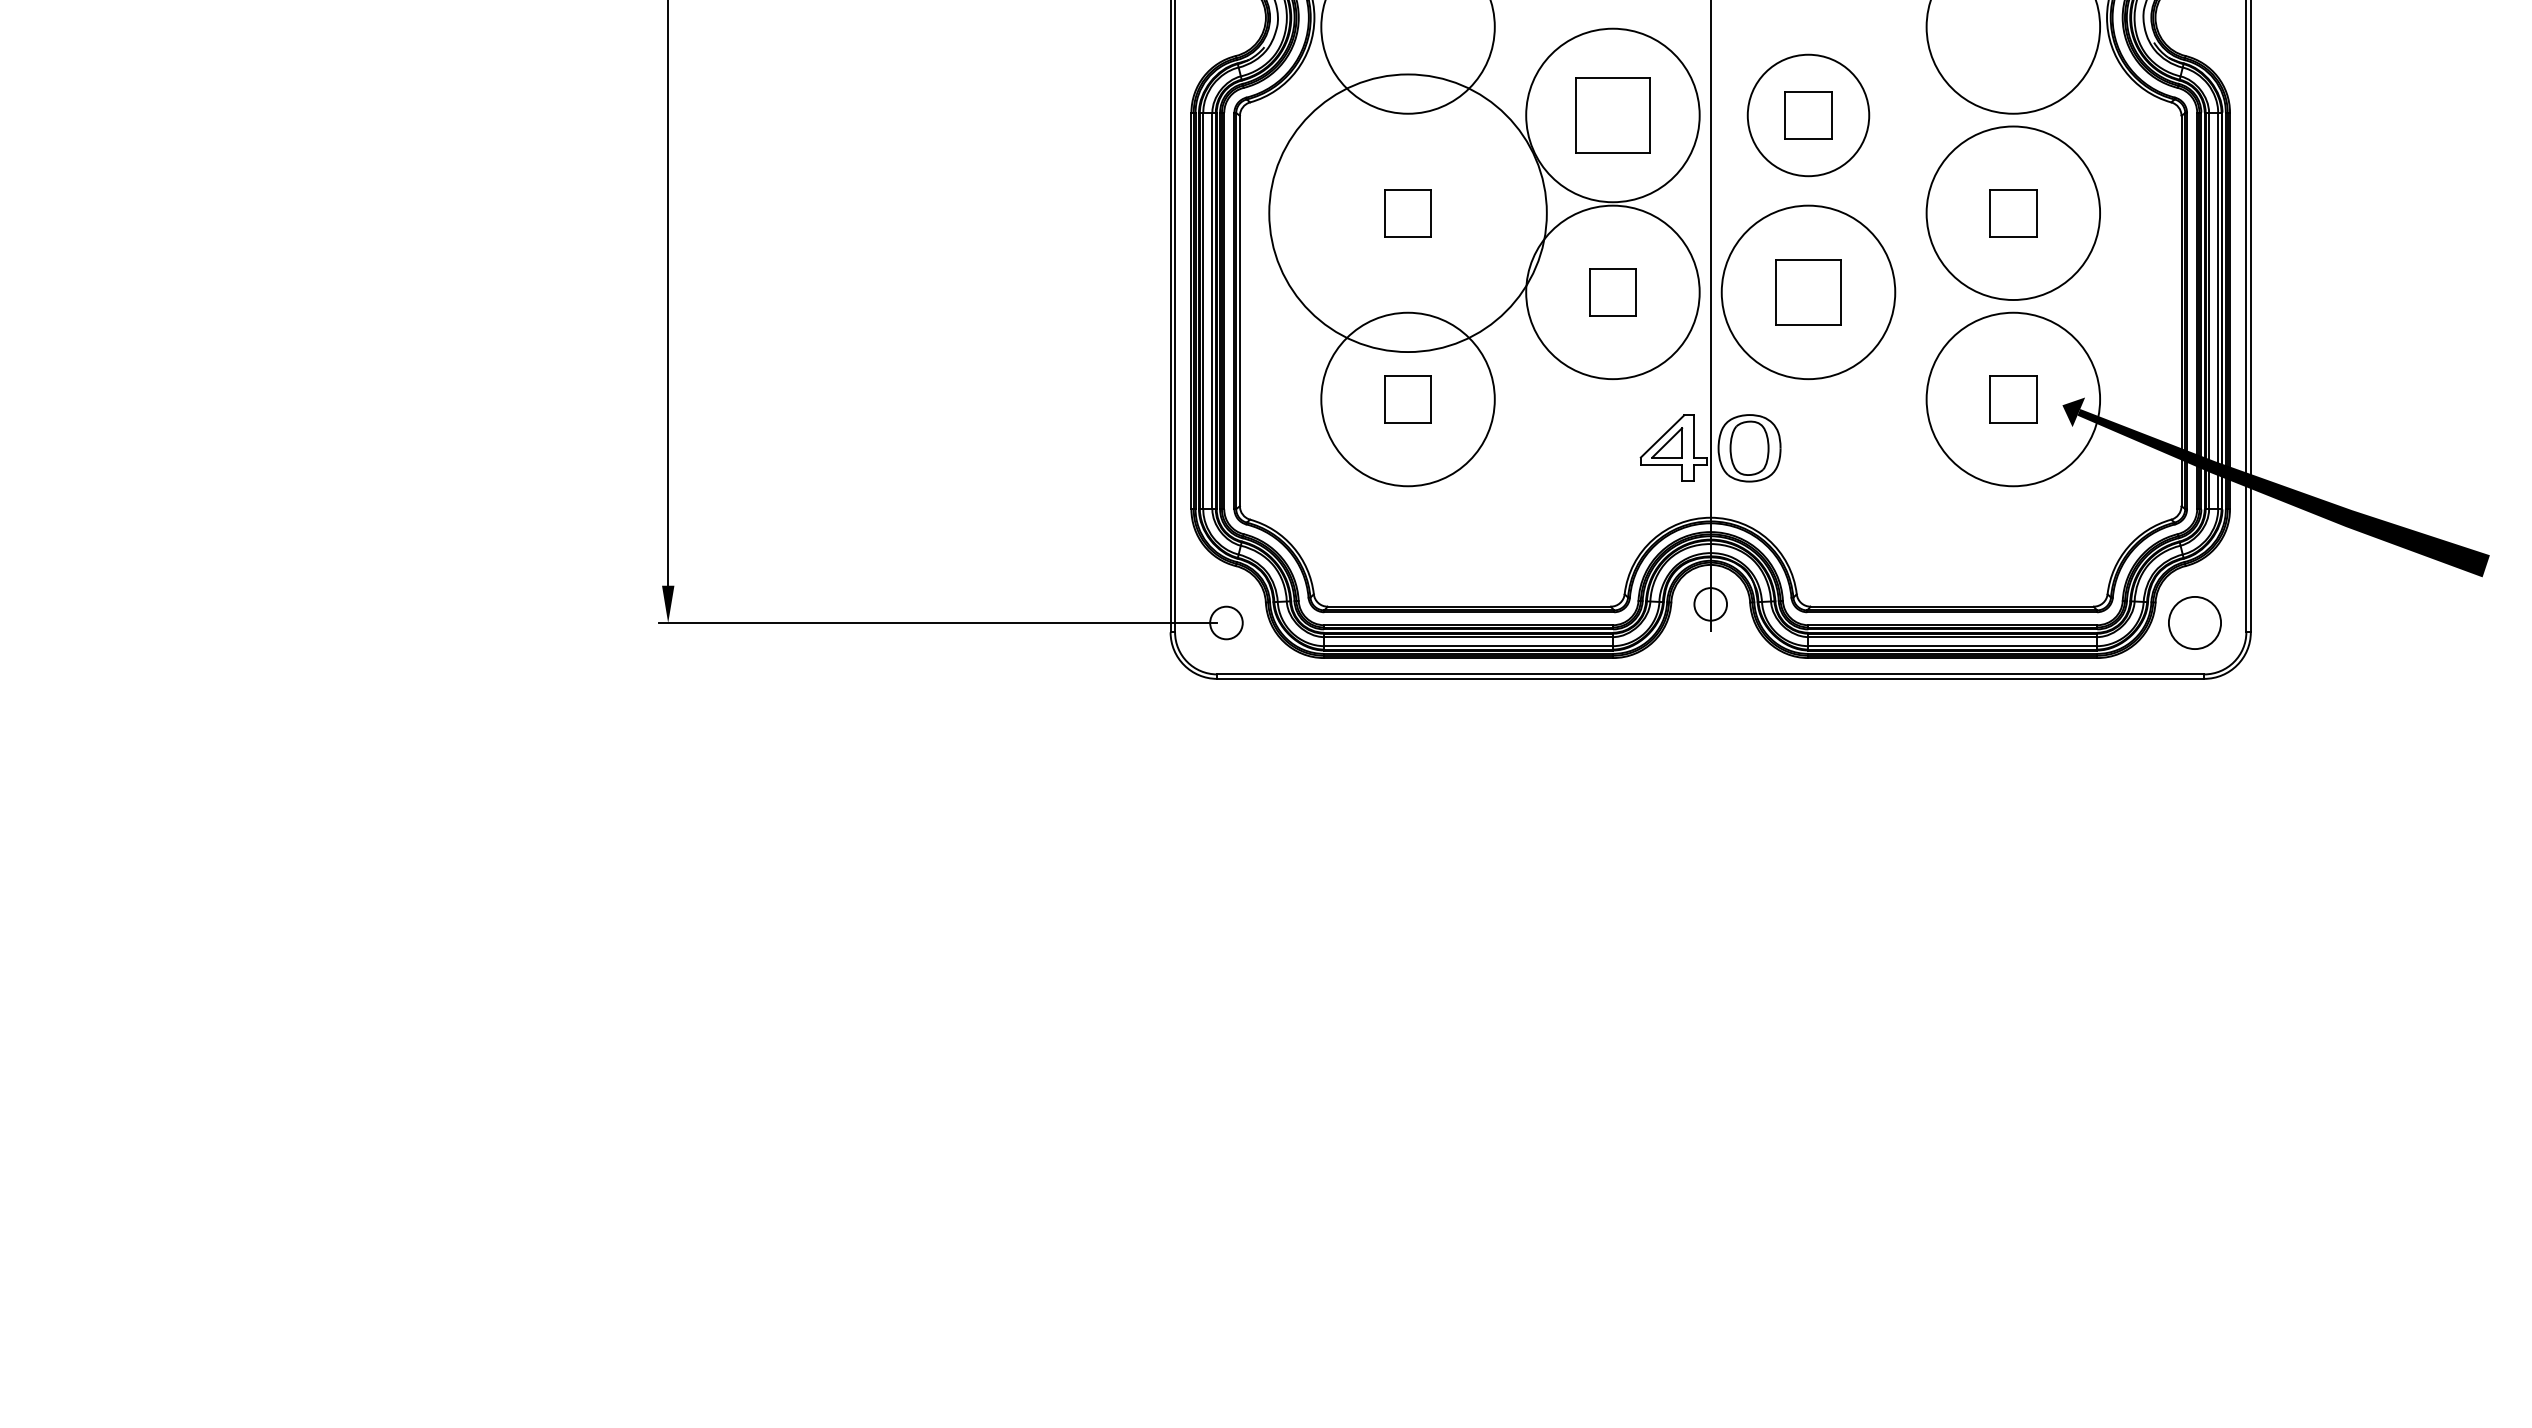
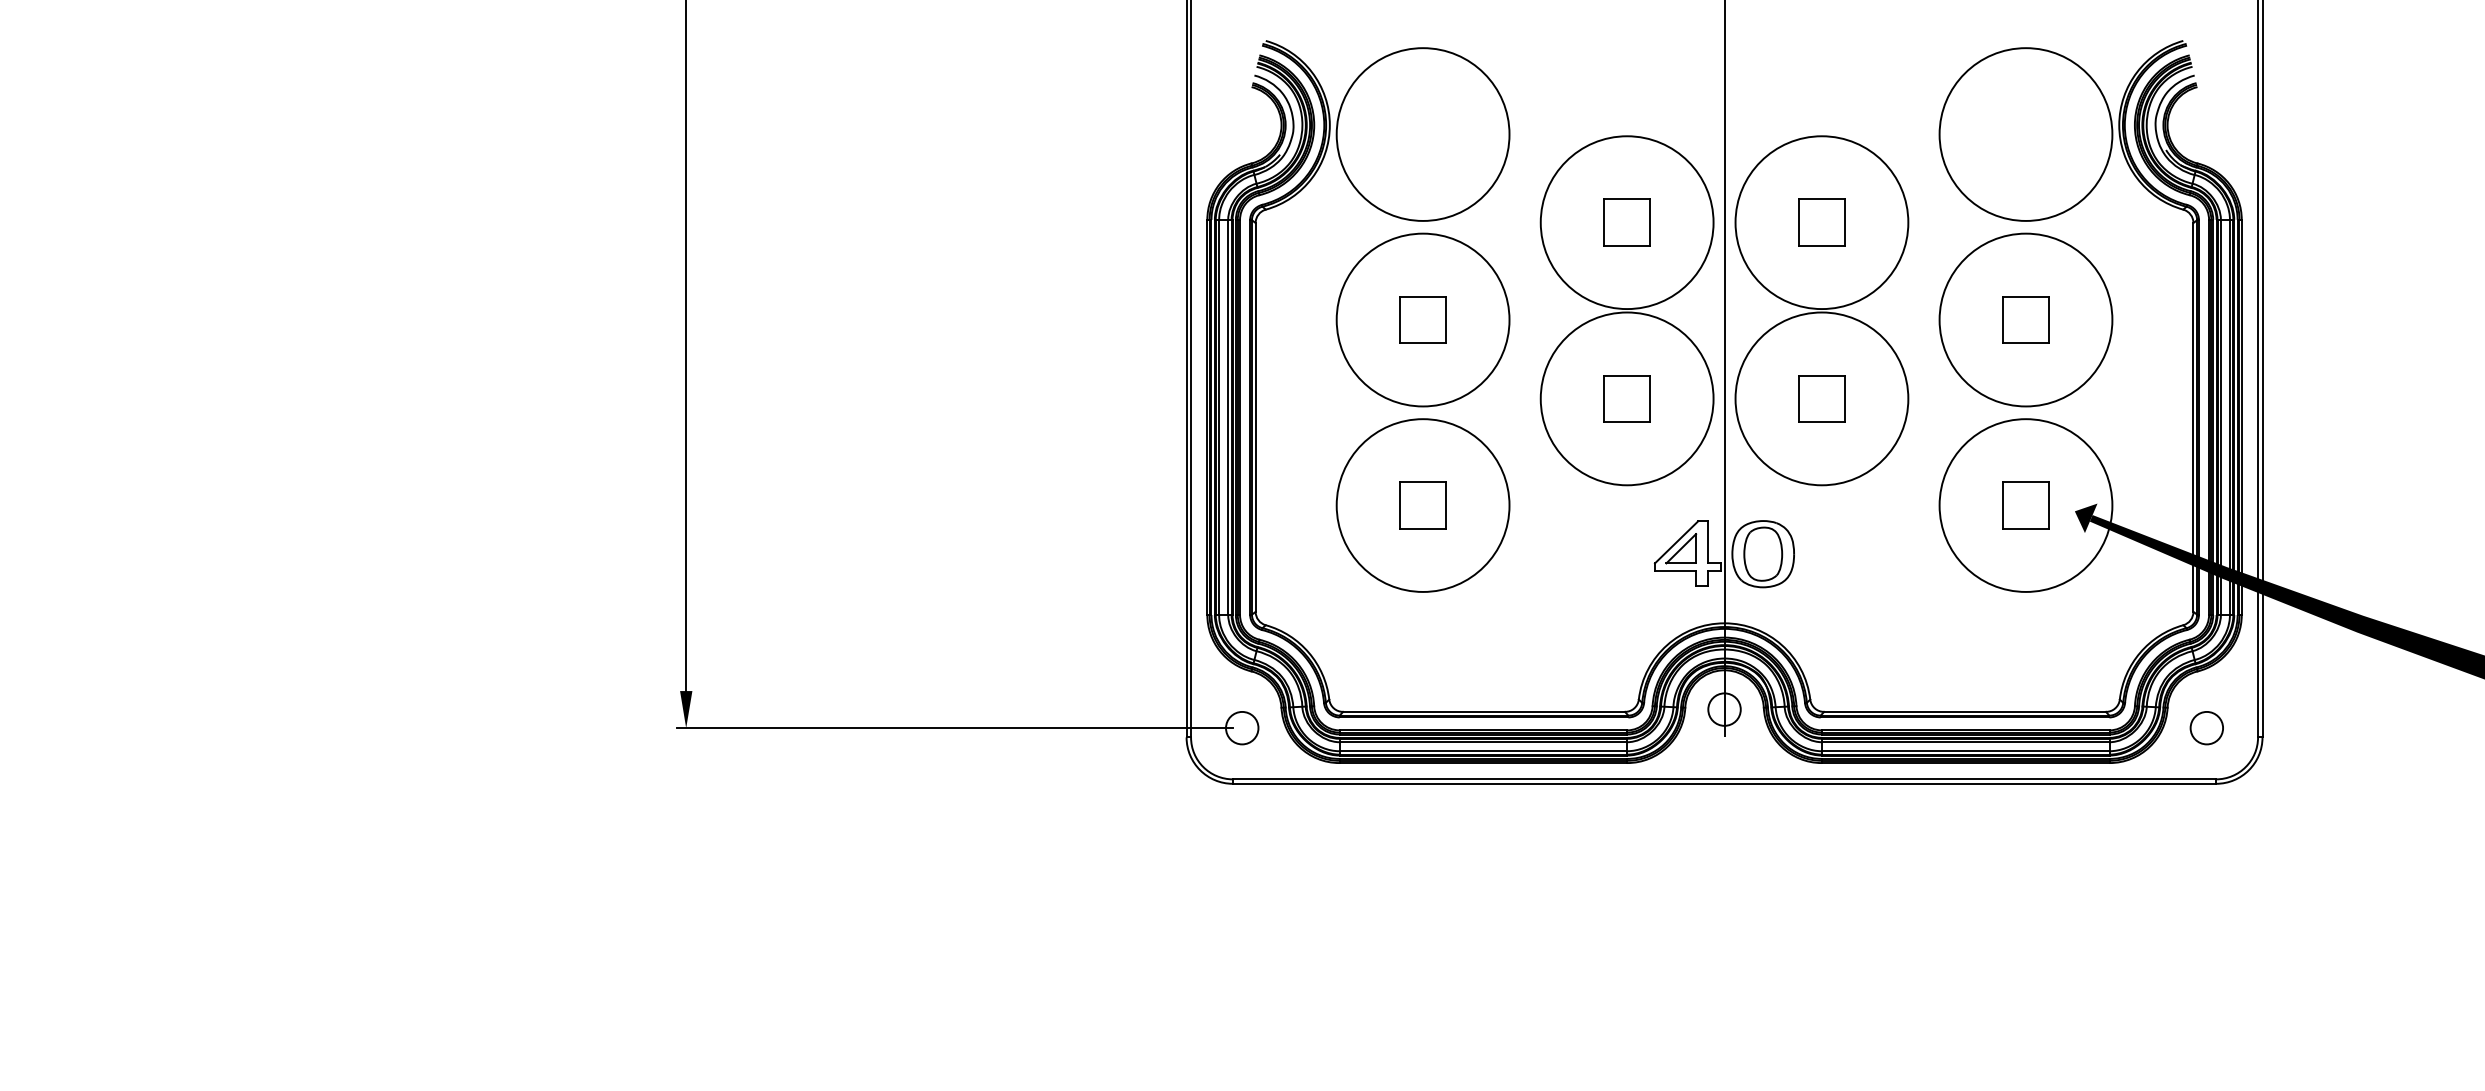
part: (1612, 115) -> (1626, 222), size x0.62
circle: (1808, 115) -> (1821, 222), size x1.43
circle: (1407, 213) -> (1422, 320), size x0.62
part: (1808, 292) -> (1821, 398), size x0.71
circle: (2194, 622) -> (2206, 727), size x0.62

